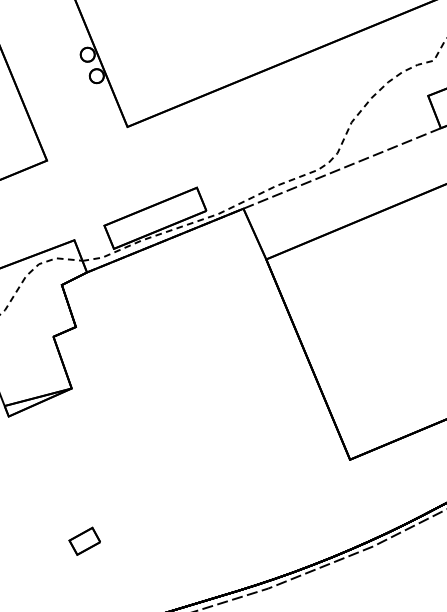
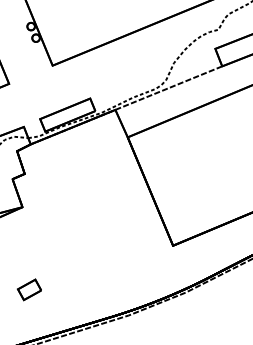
part: (84, 540) -> (29, 289), size x1.4

